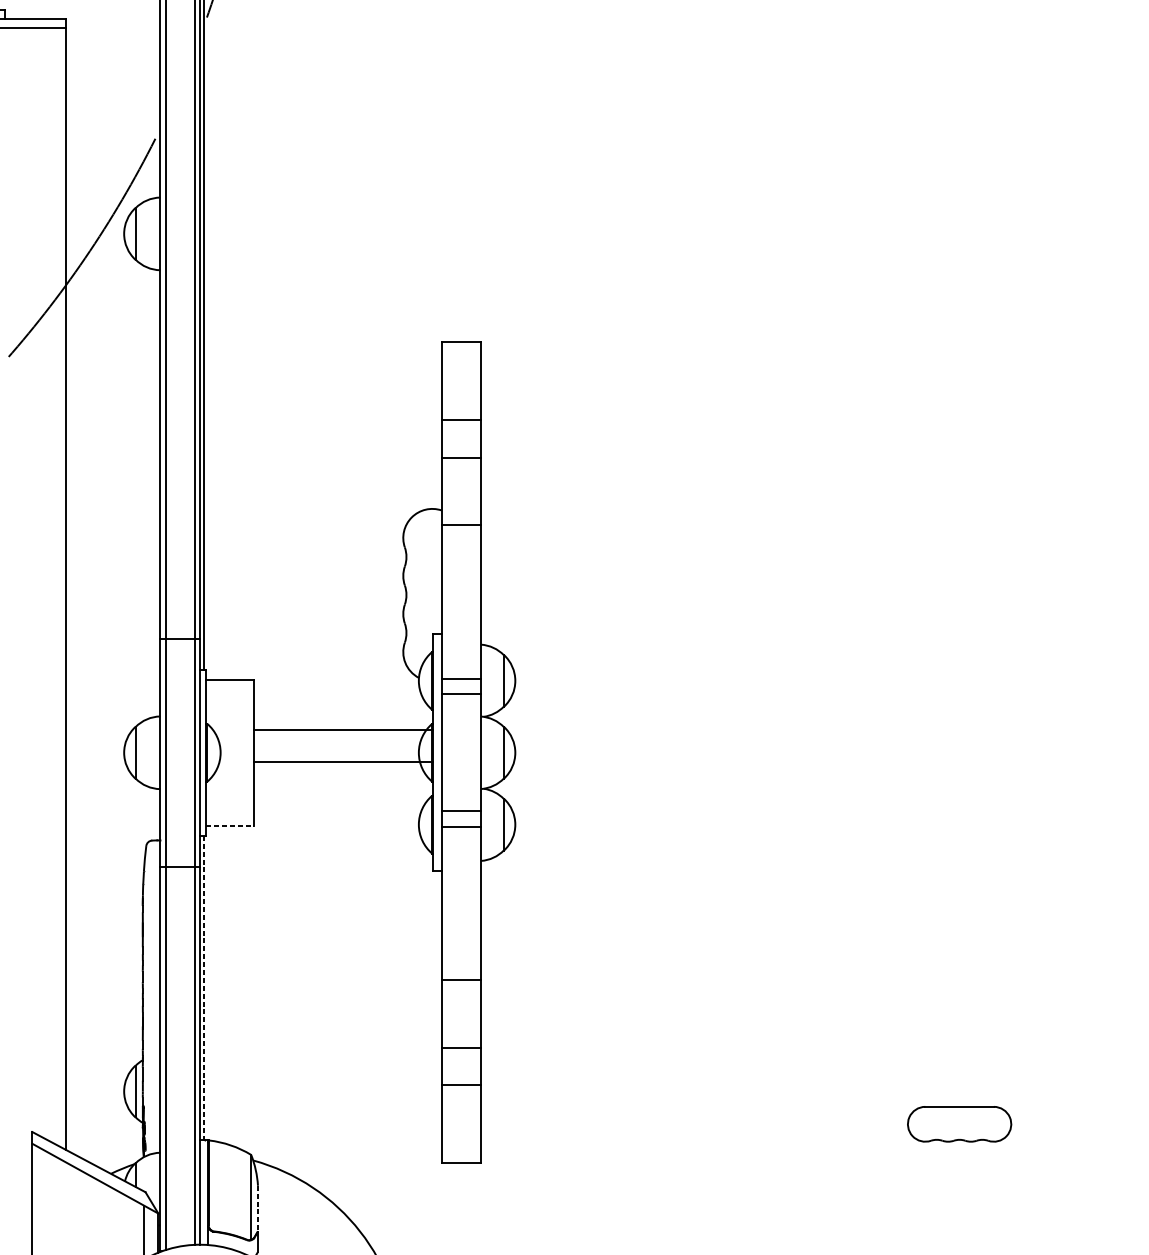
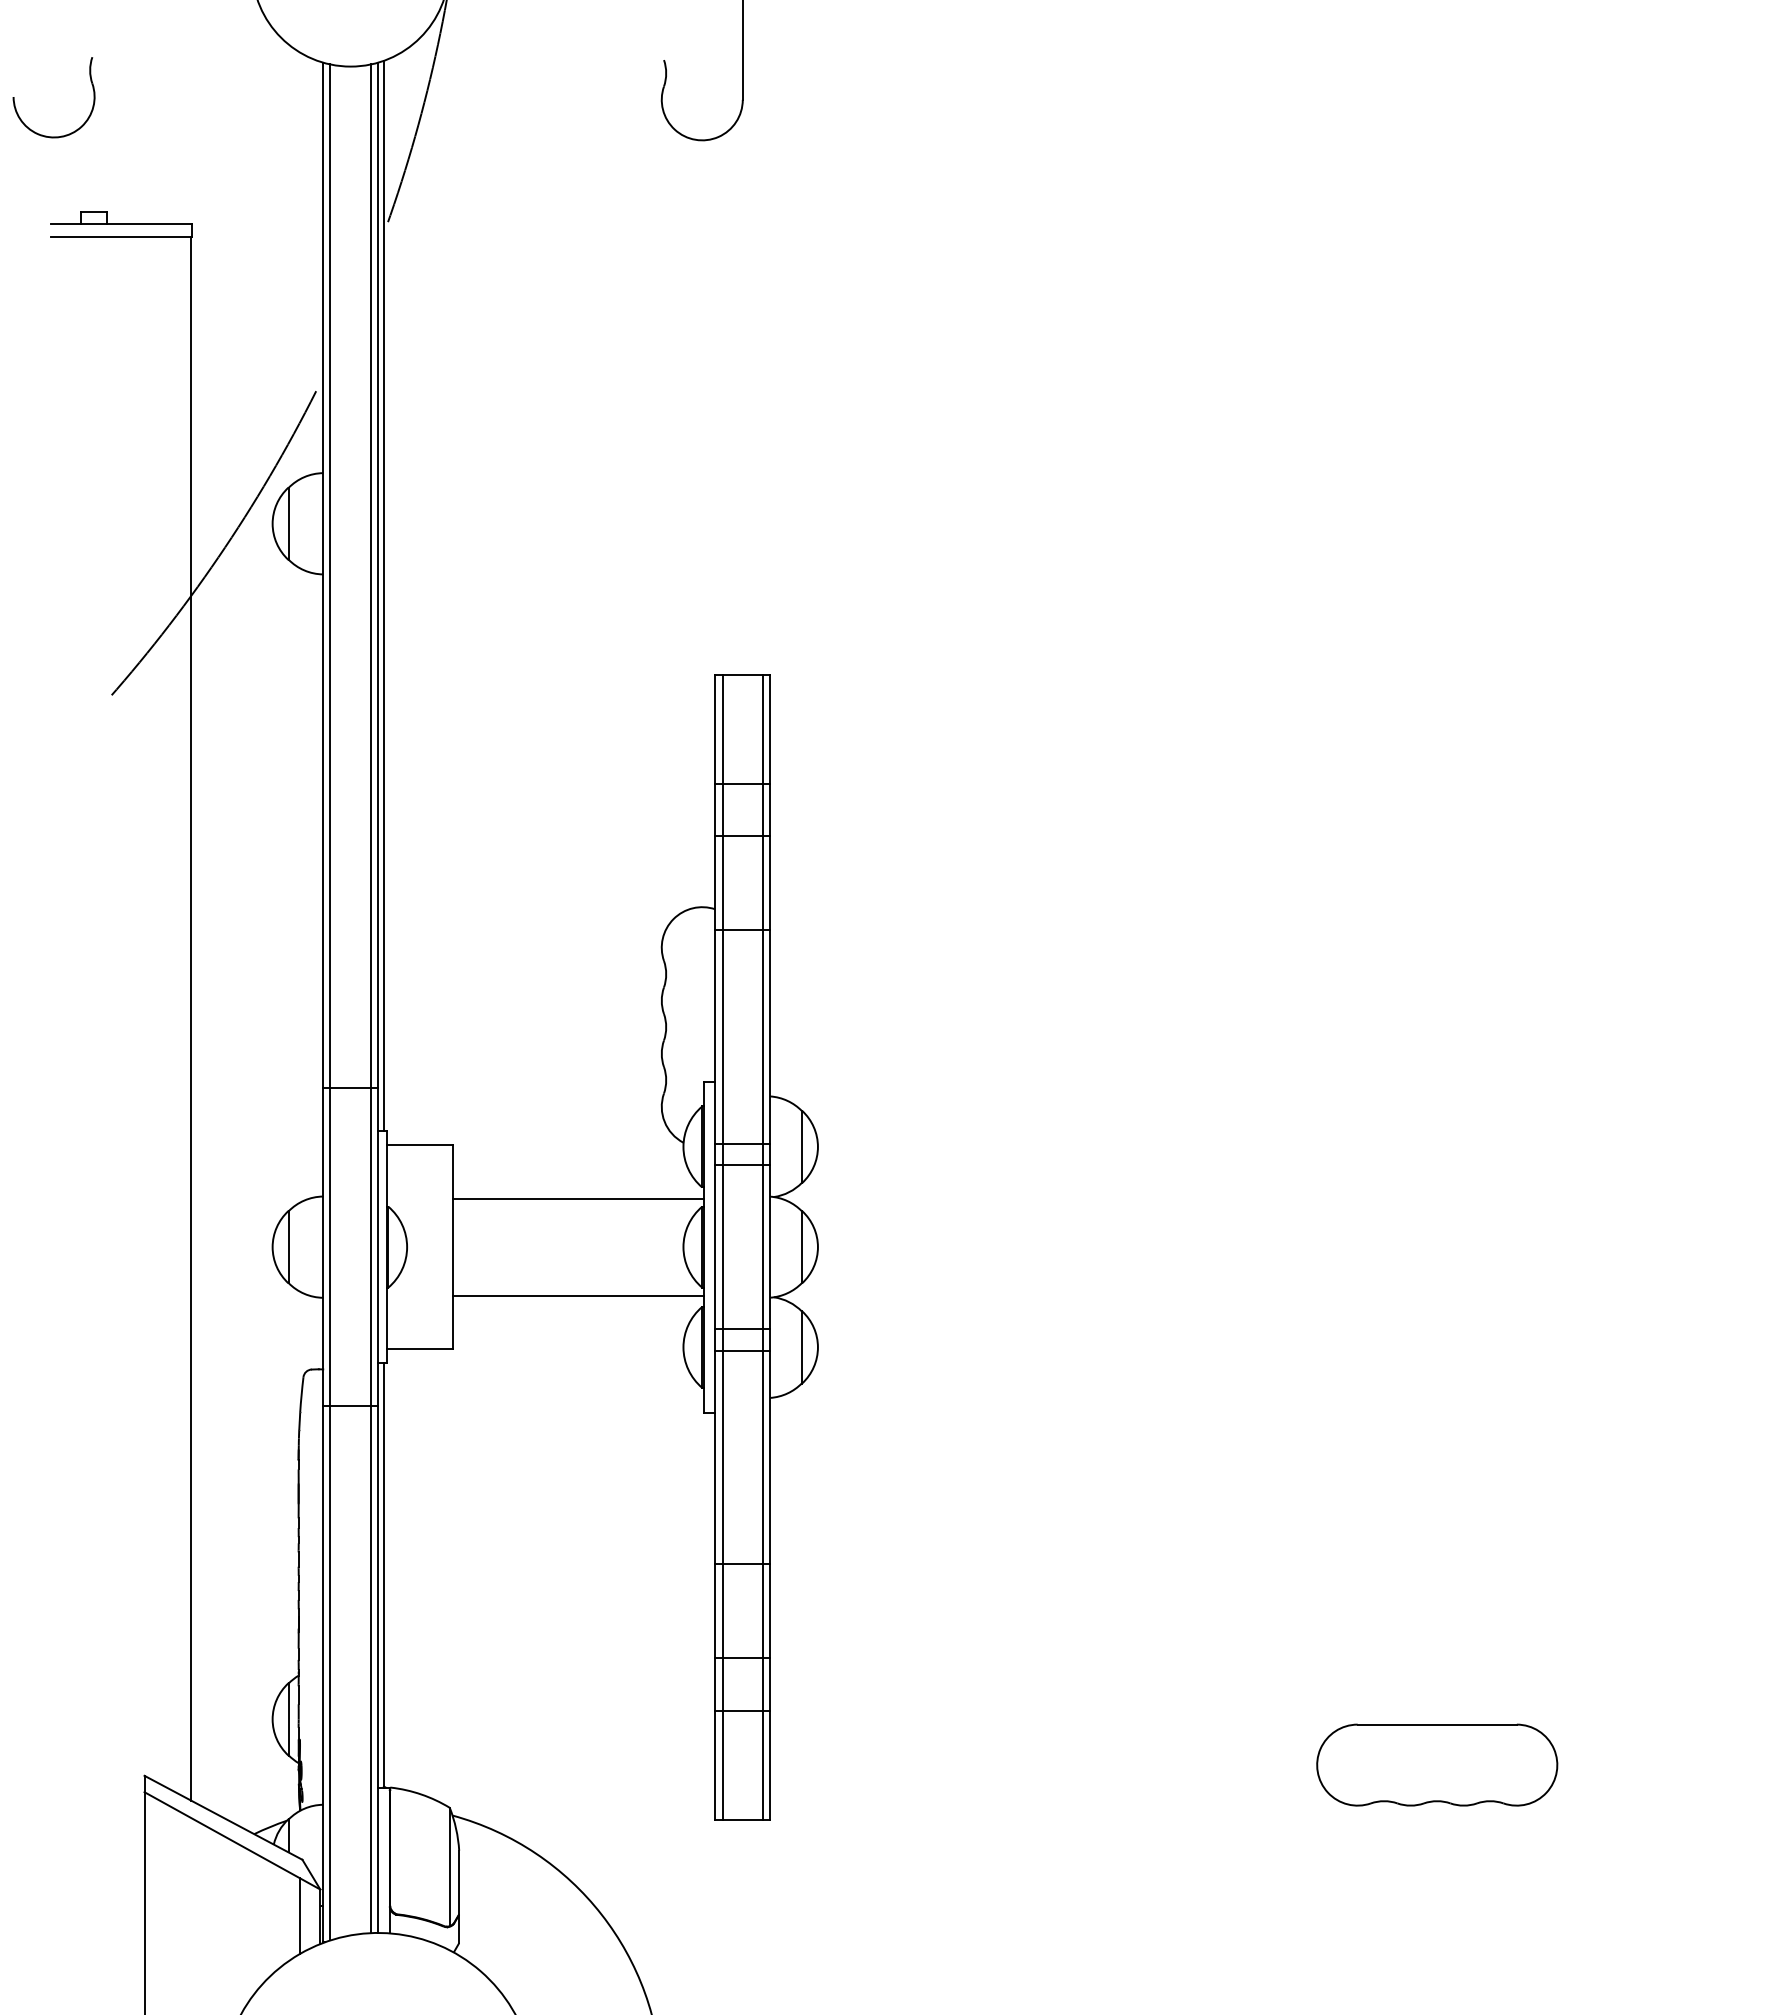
line: (343, 730) -> (578, 1295), moved
line: (446, 752) -> (722, 1246), added
line: (476, 752) -> (763, 1246), added
line: (343, 761) -> (578, 1198), moved
line: (230, 826) -> (420, 1349), dashed -> solid
line: (203, 988) -> (383, 1575), dashed -> solid
part: (959, 1123) -> (1437, 1764), size x1.67
line: (258, 1208) -> (459, 1882), dashed -> solid

